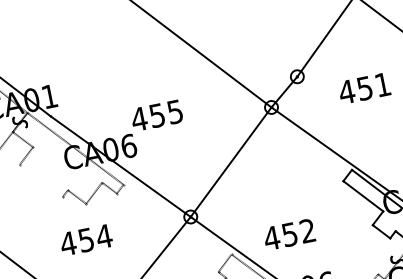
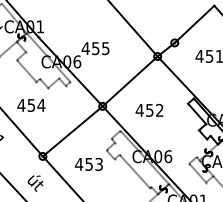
line: (40, 181) -> (26, 71), added
text: (289, 234) -> (149, 110), moved
text: (86, 240) -> (31, 105), moved

